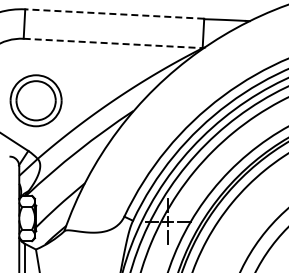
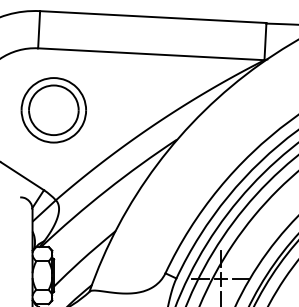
line: (114, 14) -> (152, 17), dashed -> solid
line: (113, 43) -> (151, 54), dashed -> solid
part: (35, 100) -> (53, 109), moved

